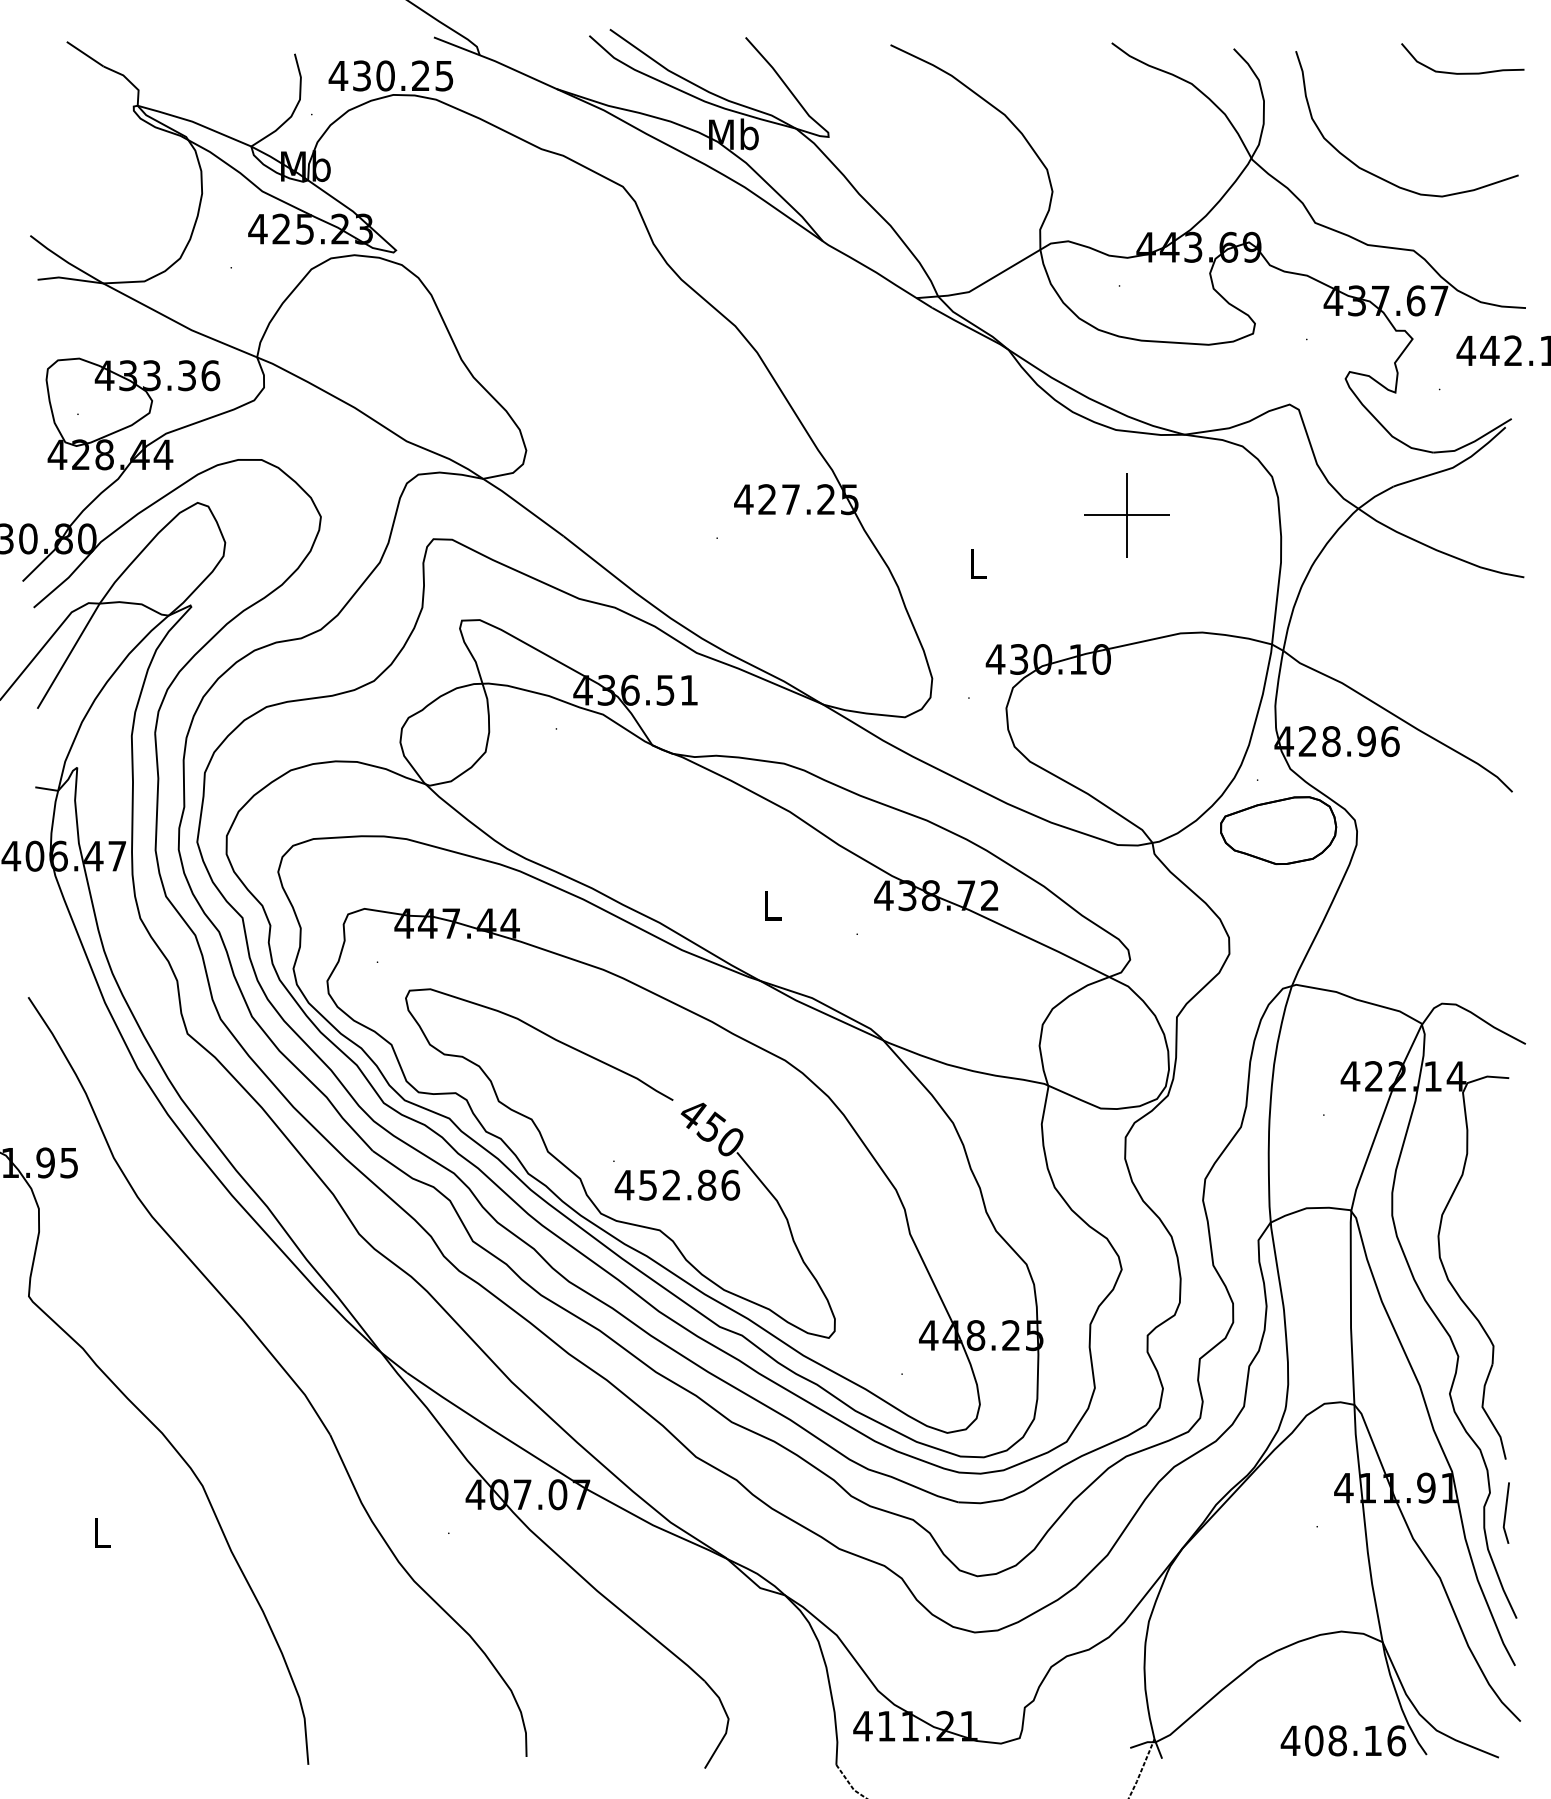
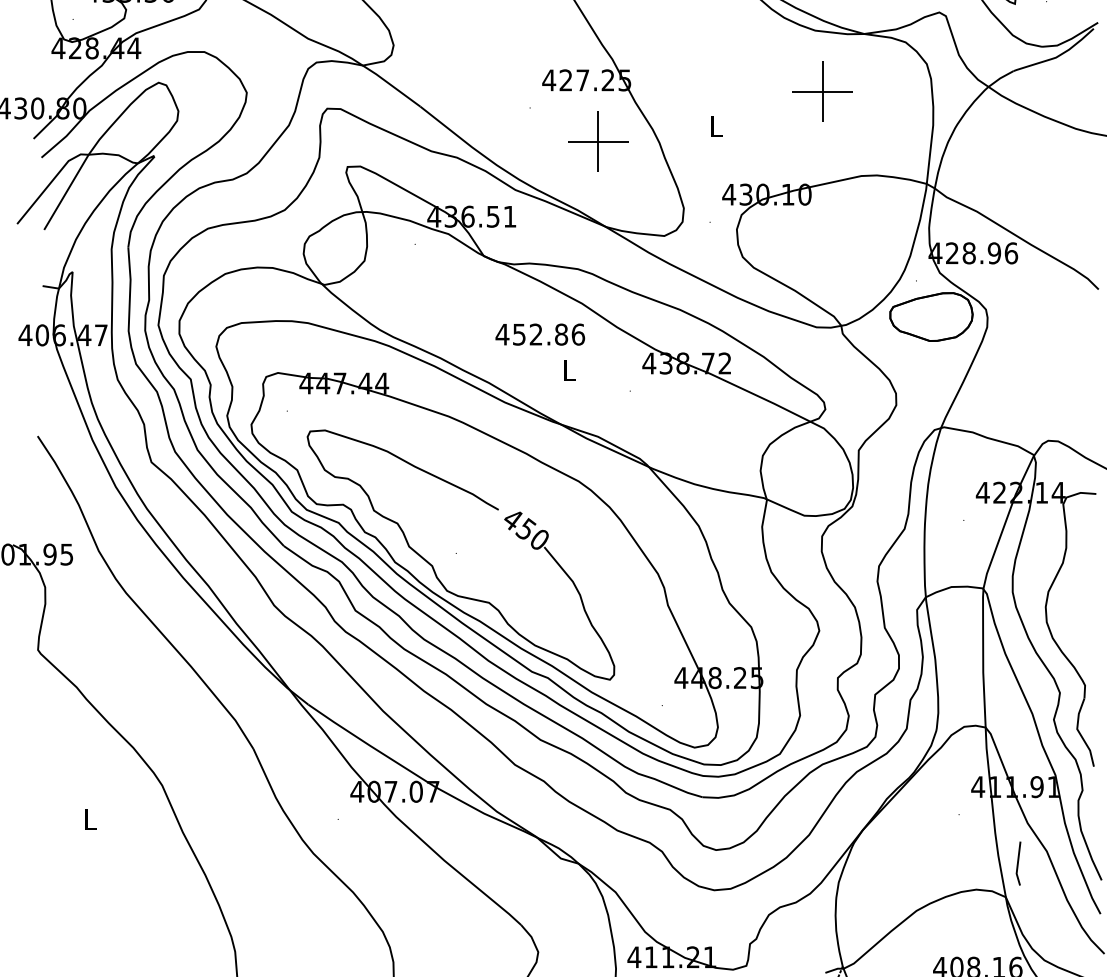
part: (812, 585) -> (598, 141), added
text: (677, 1184) -> (540, 334), moved
line: (1505, 1512) -> (1017, 863), moved

